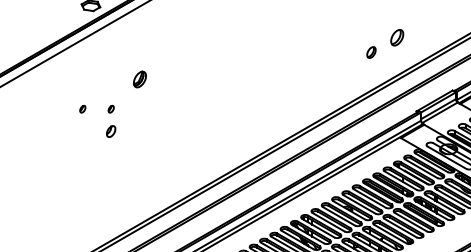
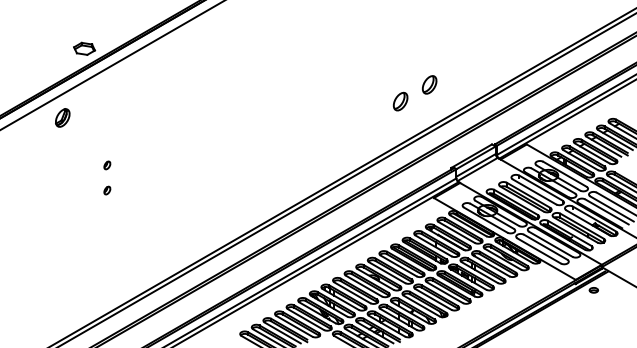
part: (371, 52) -> (400, 101), size x1.43
part: (139, 79) -> (62, 117), moved
part: (82, 109) -> (75, 165), removed
part: (111, 131) -> (107, 190), size x0.62

